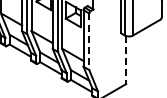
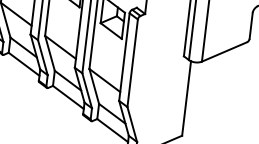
line: (89, 42) -> (132, 64), dashed -> solid
line: (126, 60) -> (186, 99), dashed -> solid

